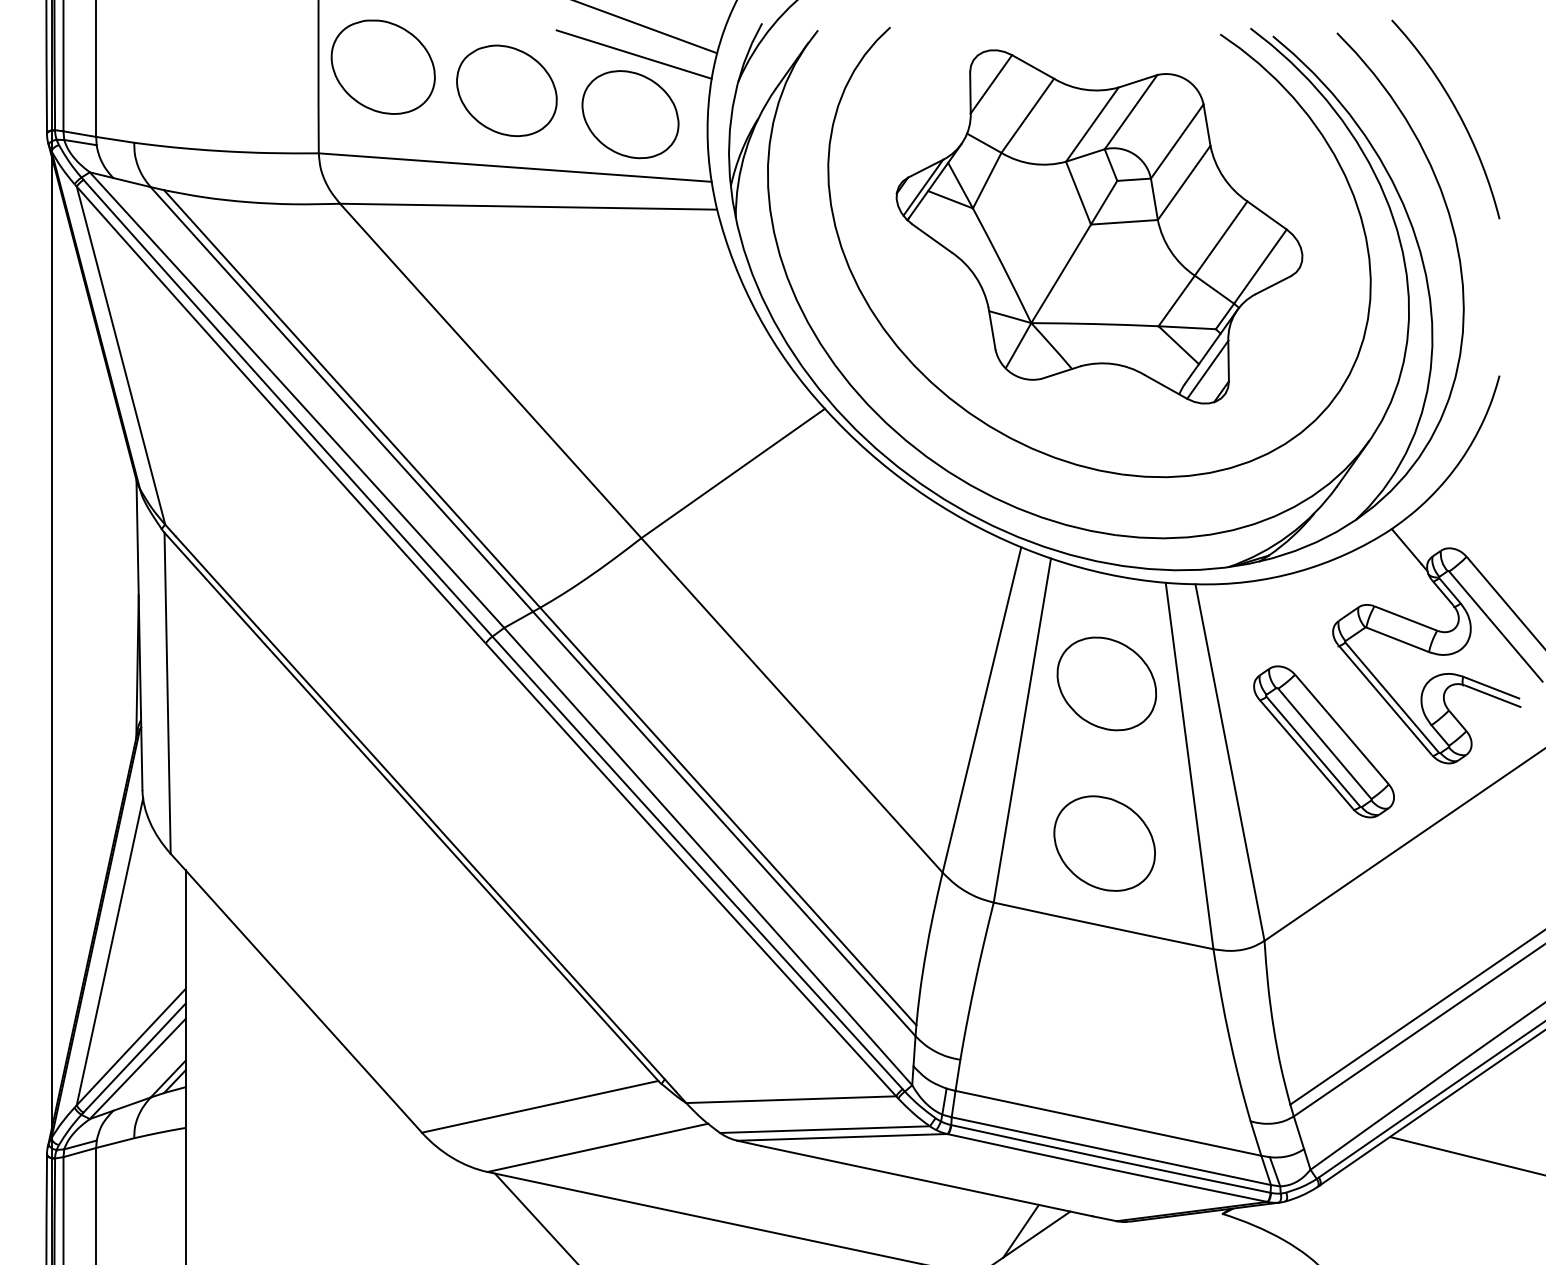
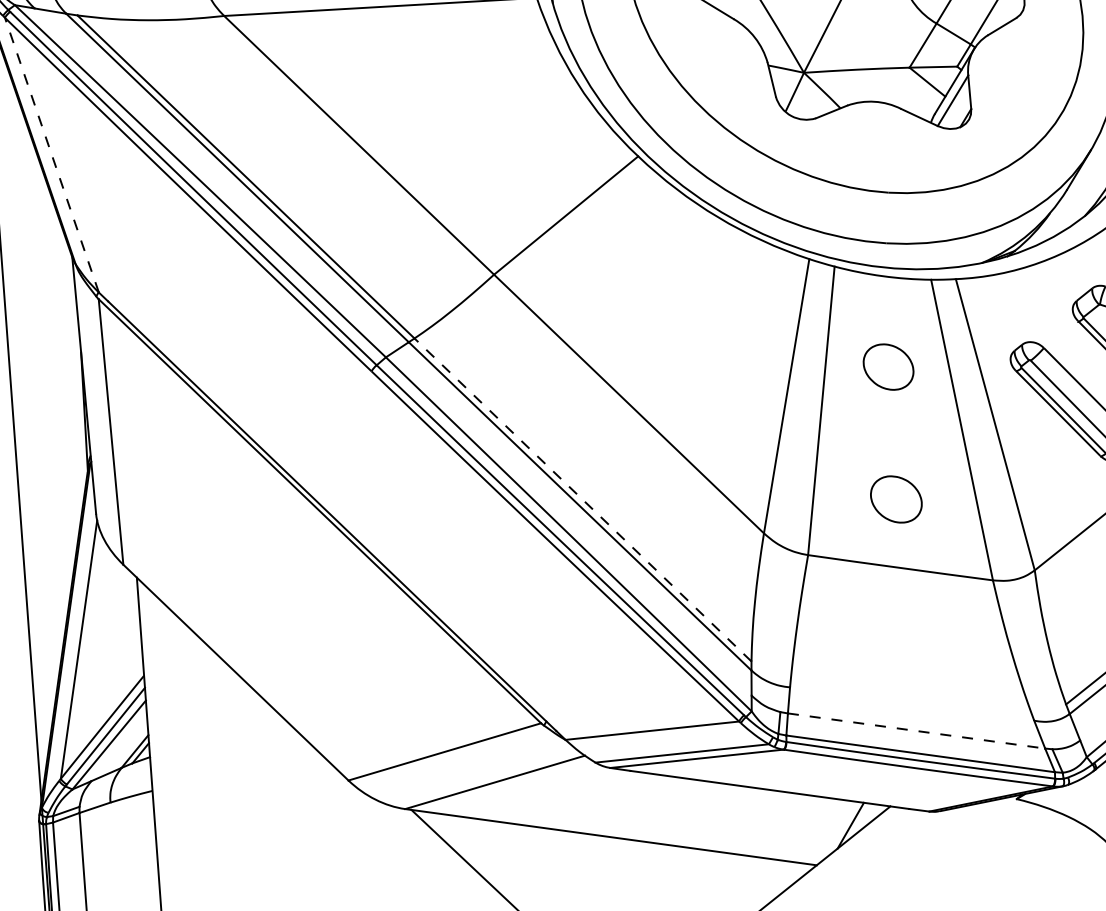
line: (121, 355) -> (52, 154), solid -> dashed
part: (1106, 683) -> (888, 366), size x0.6
line: (727, 816) -> (582, 500), solid -> dashed
part: (1104, 843) -> (896, 499), size x0.6
line: (1108, 1123) -> (916, 731), solid -> dashed

